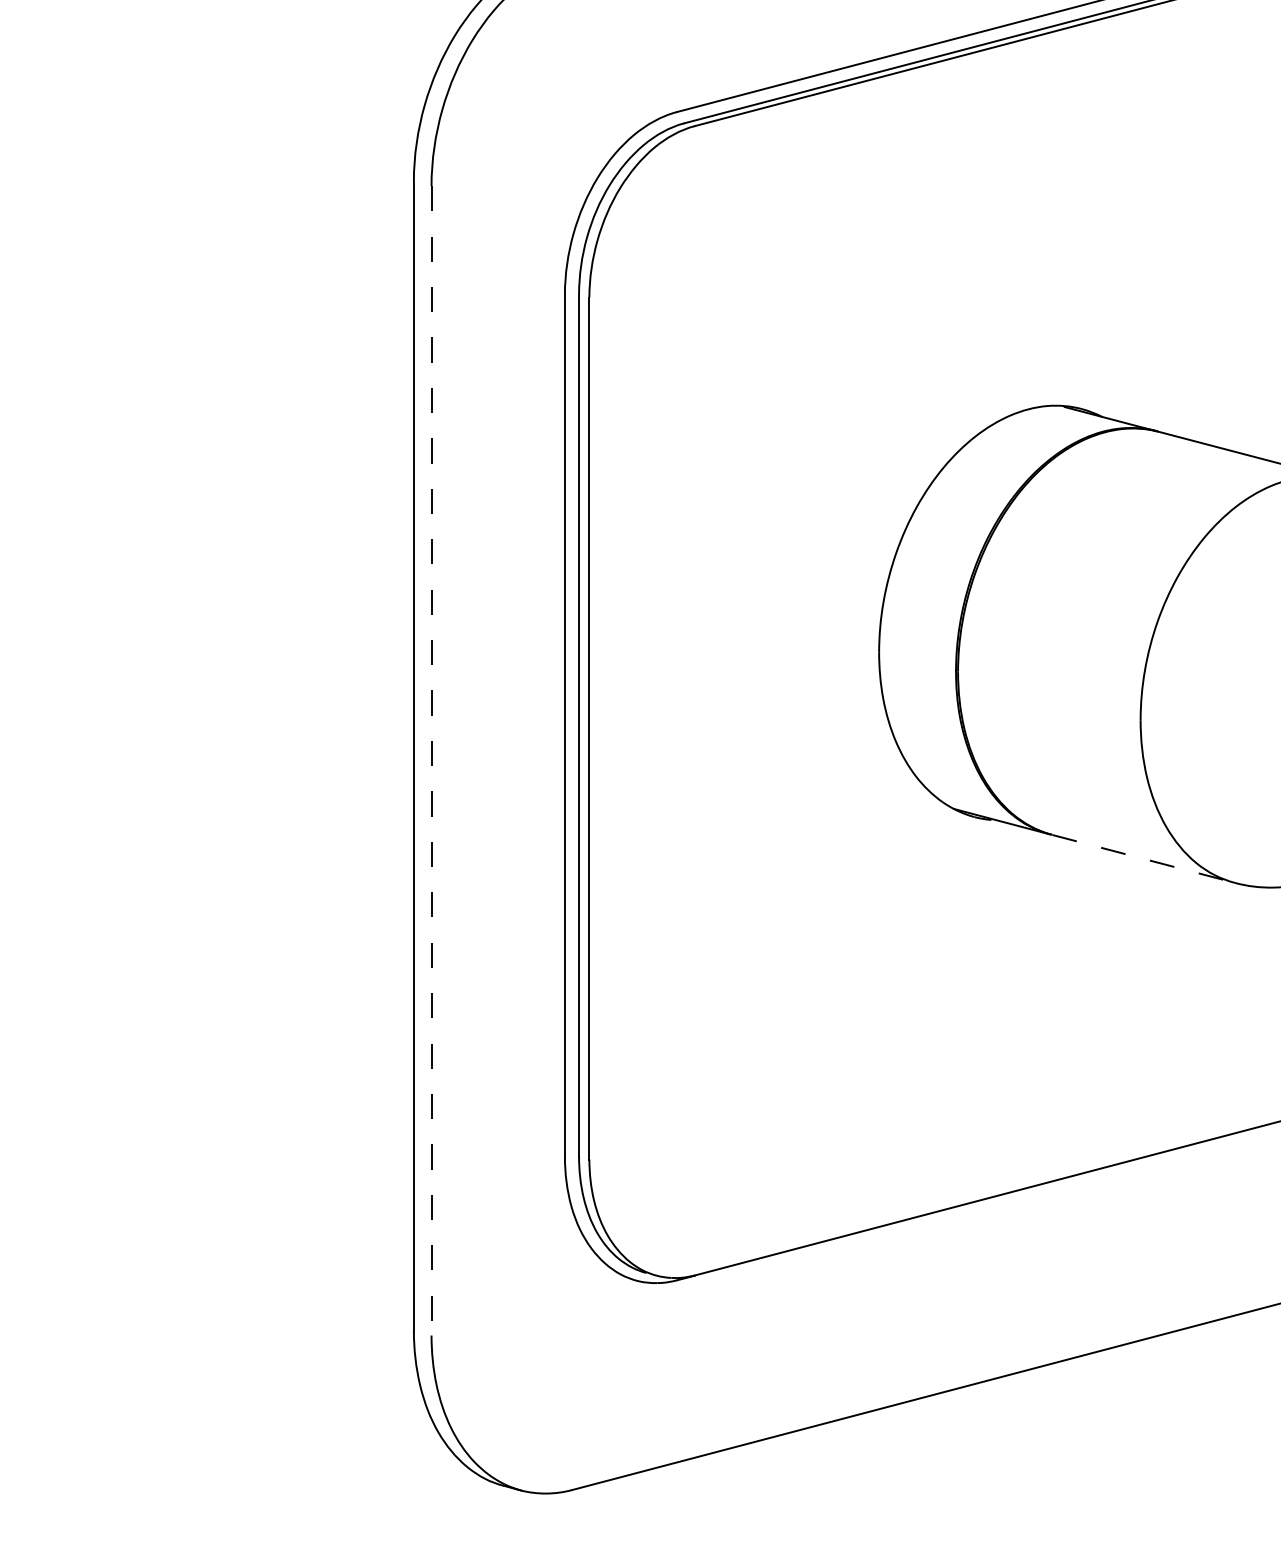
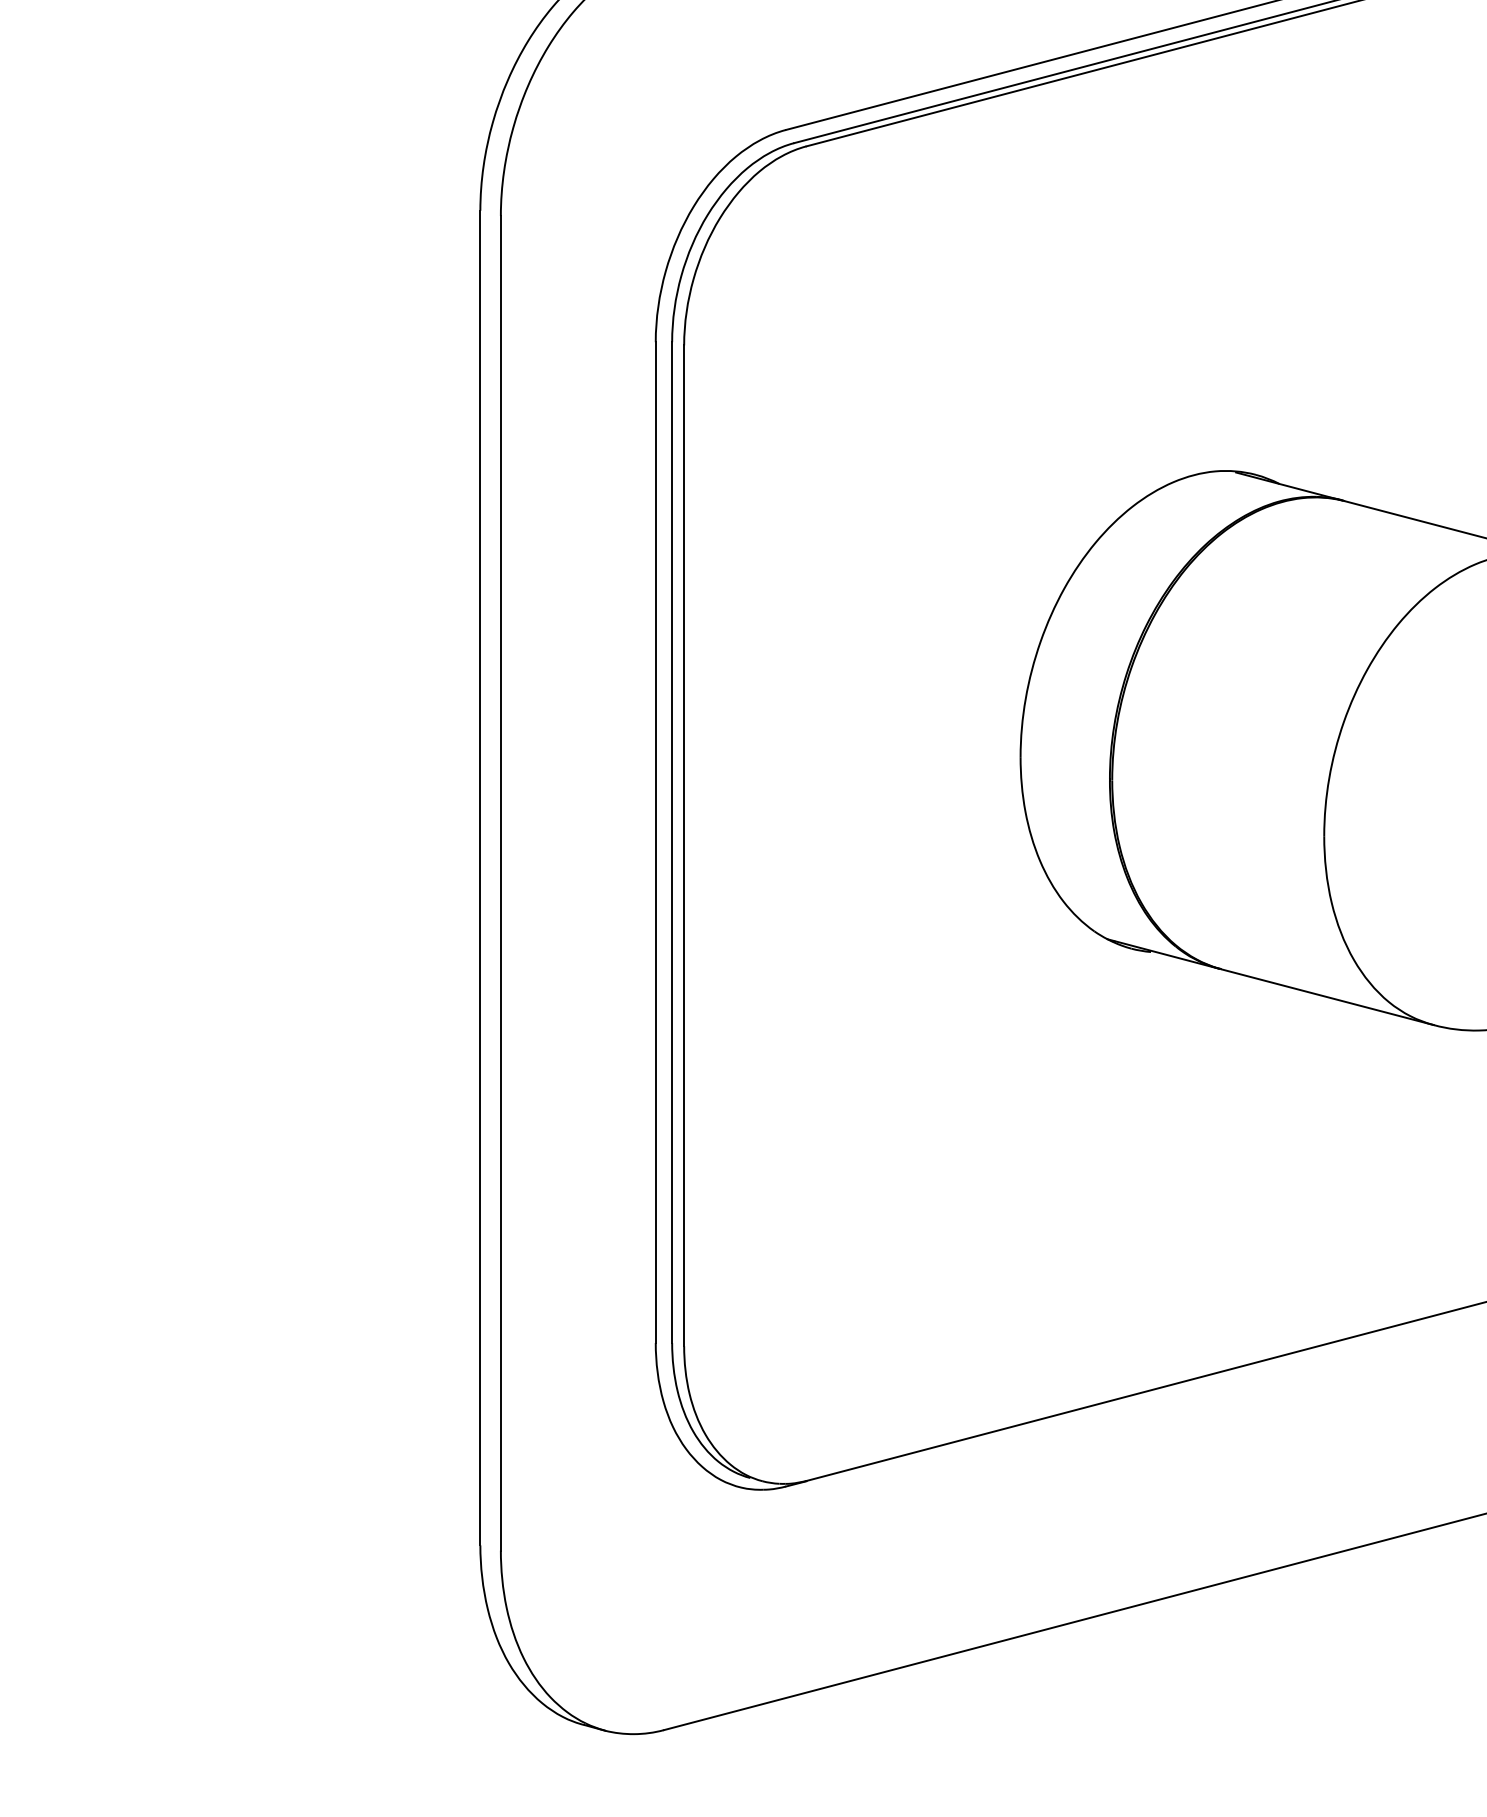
line: (431, 760) -> (500, 883), dashed -> solid
line: (1143, 859) -> (1327, 997), dashed -> solid

